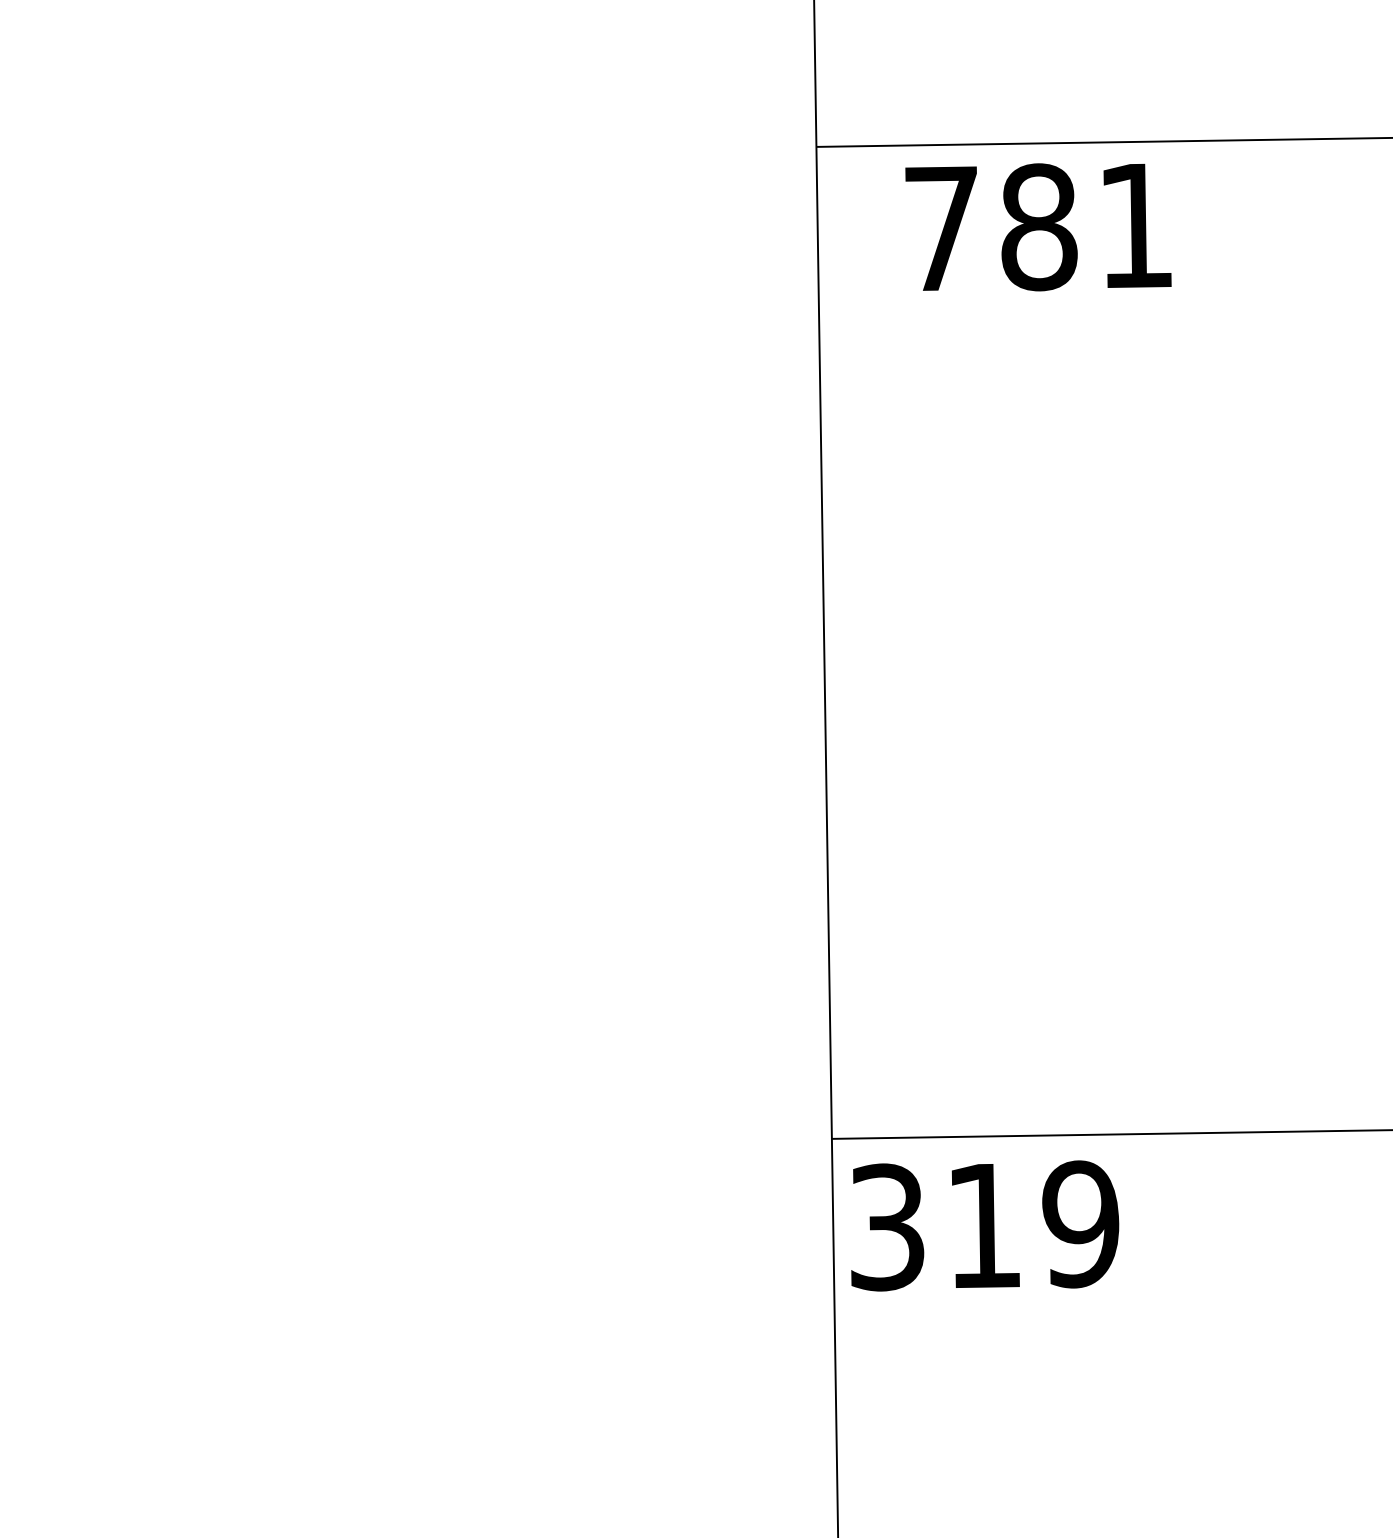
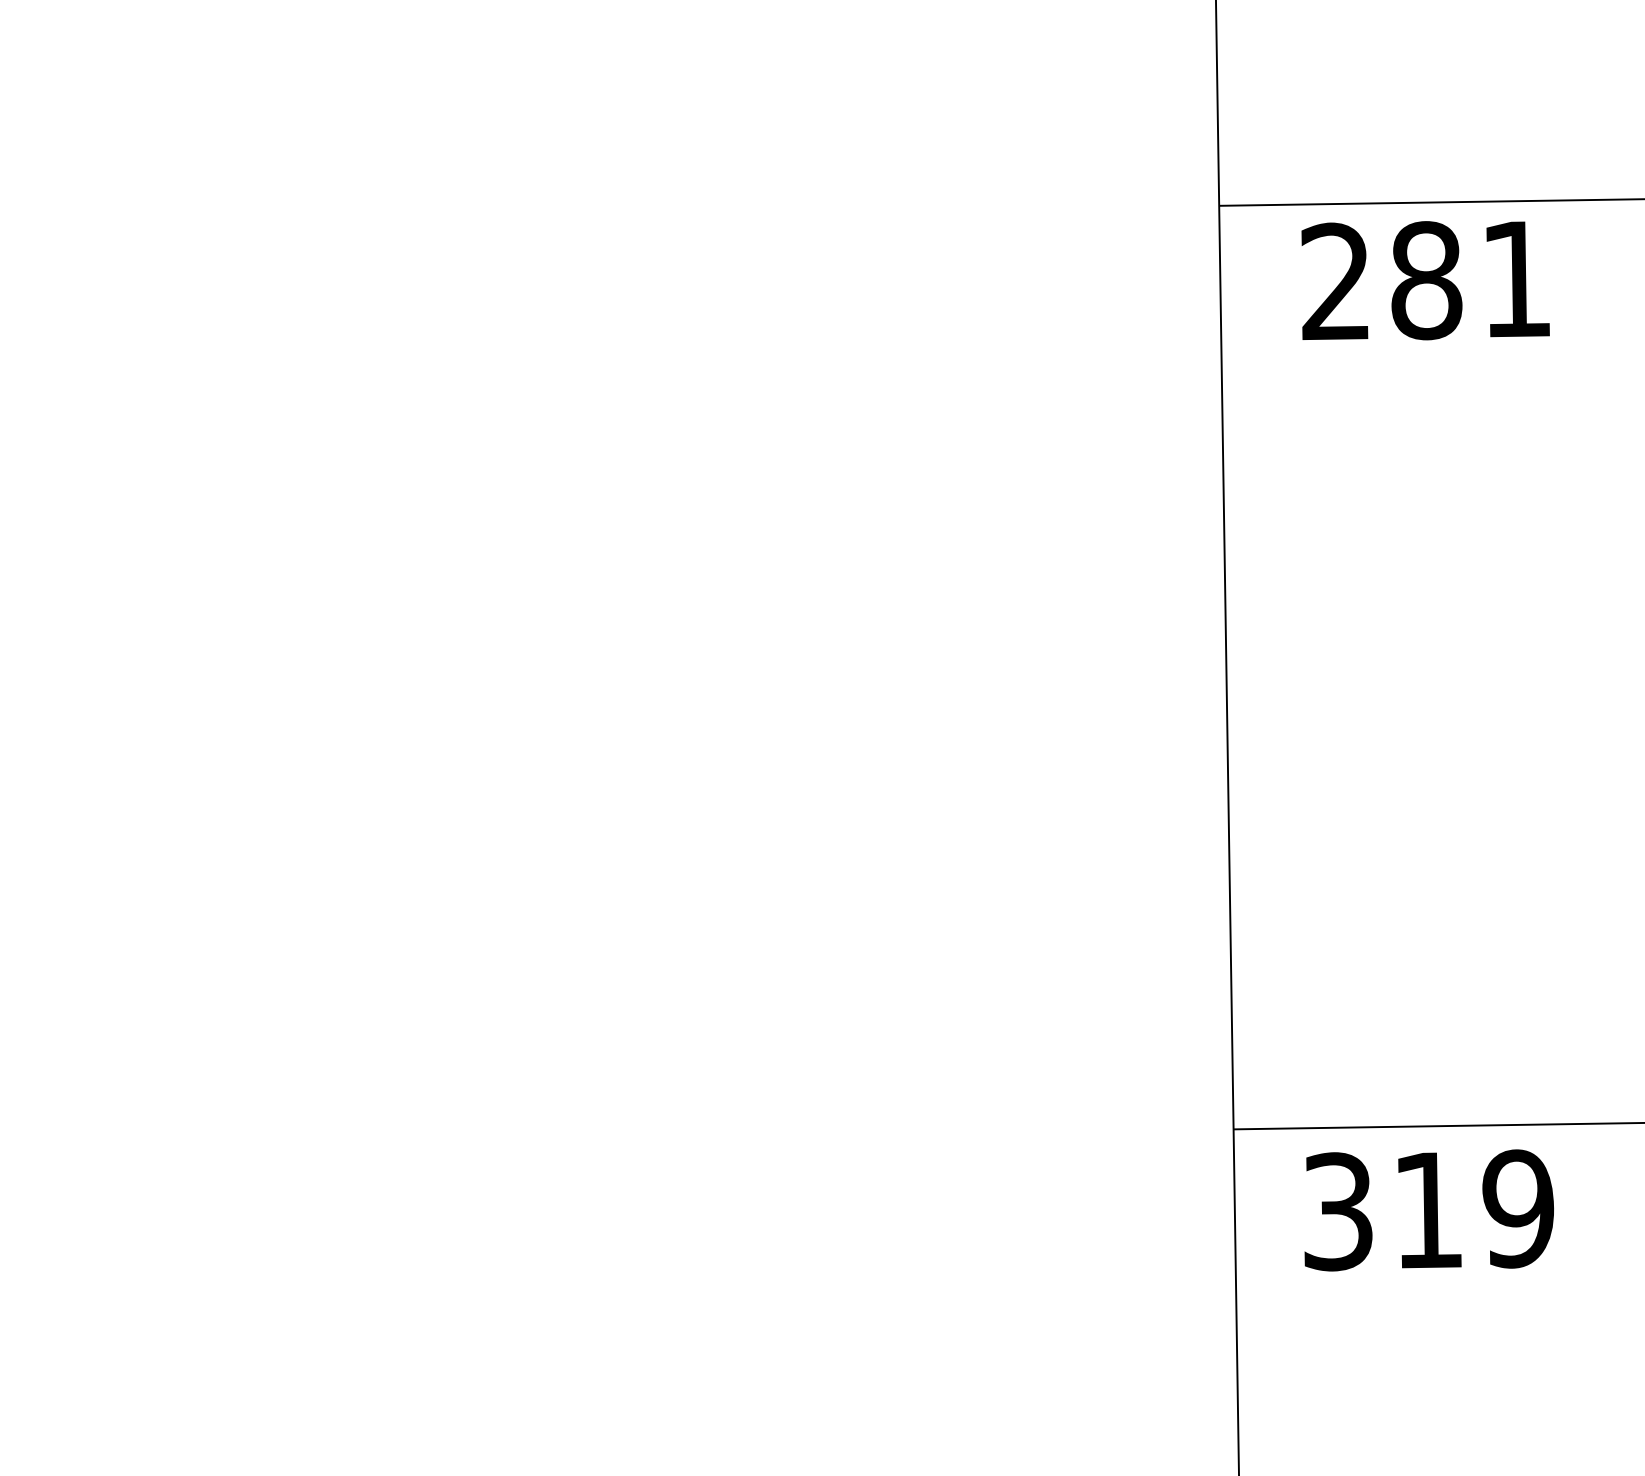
text: (940, 227) -> (1334, 280), 781 -> 281
text: (984, 1226) -> (1428, 1210), moved

